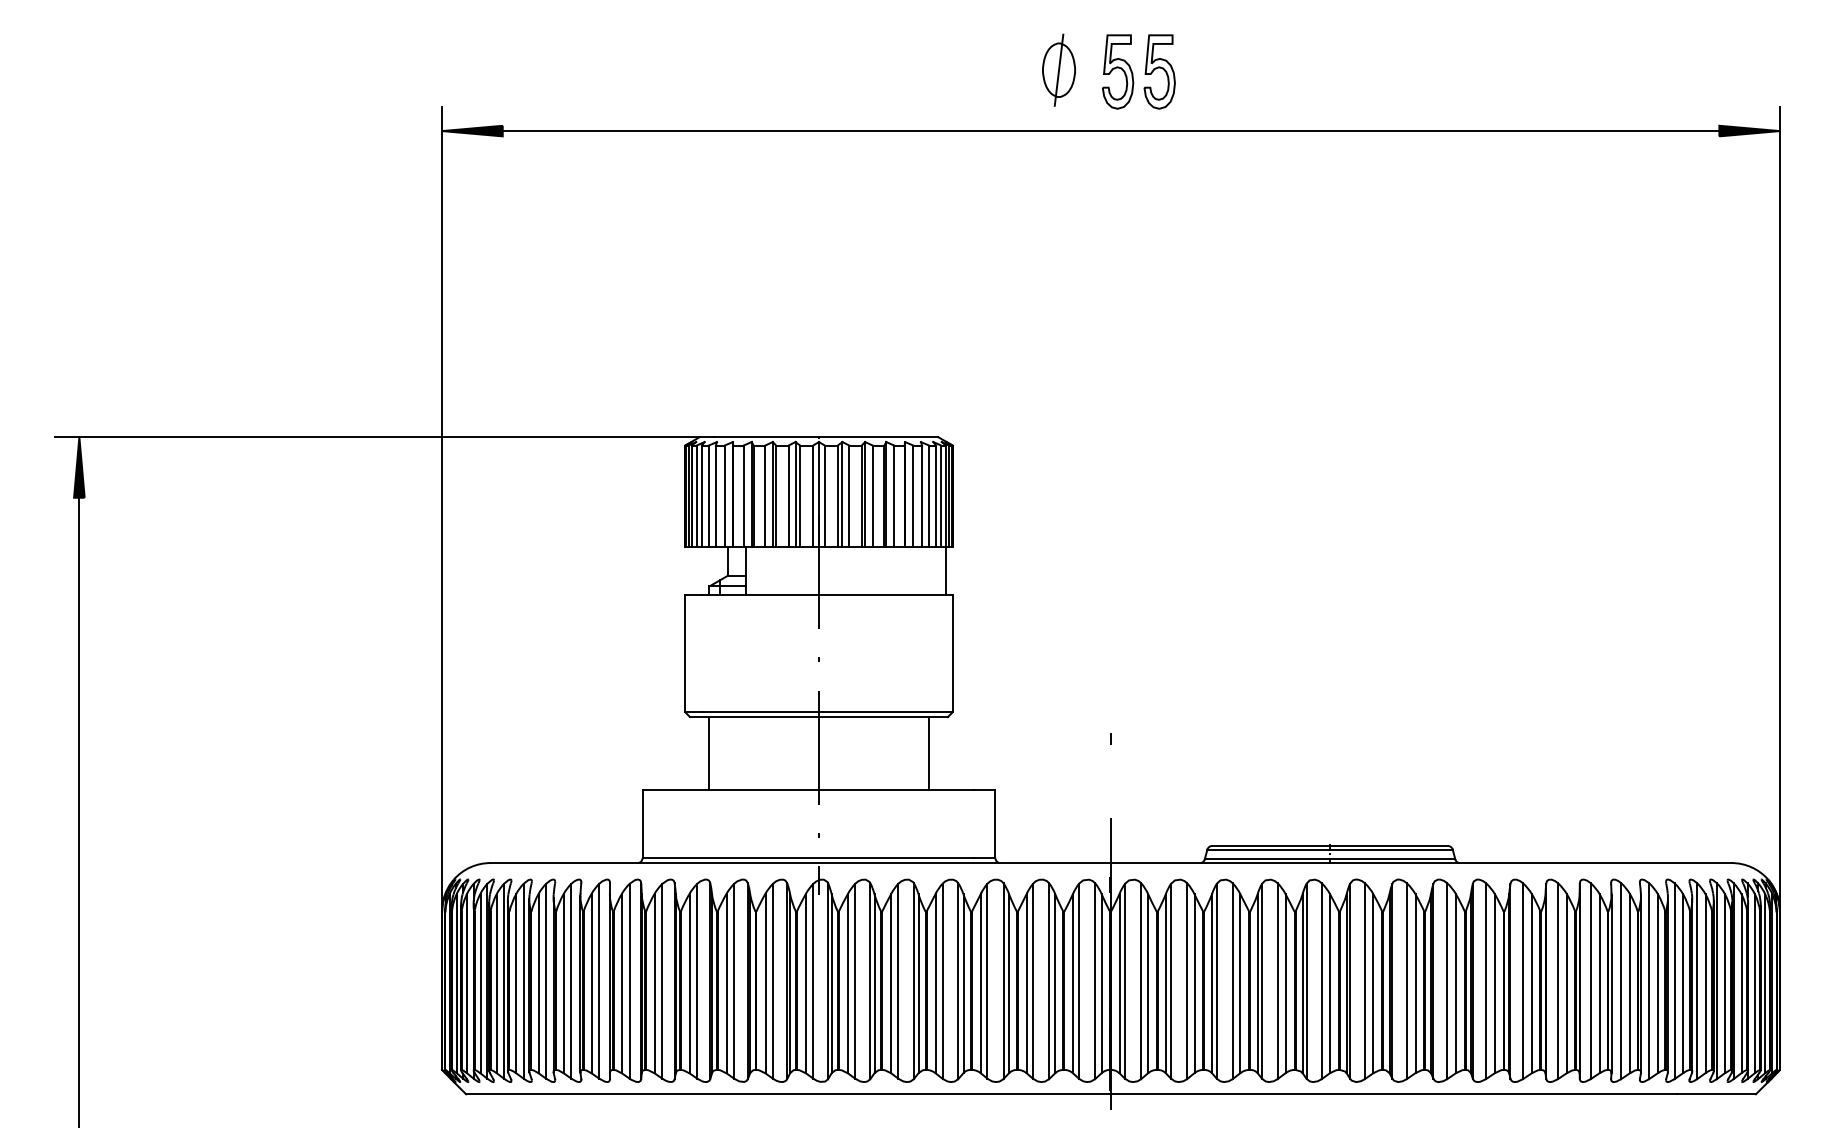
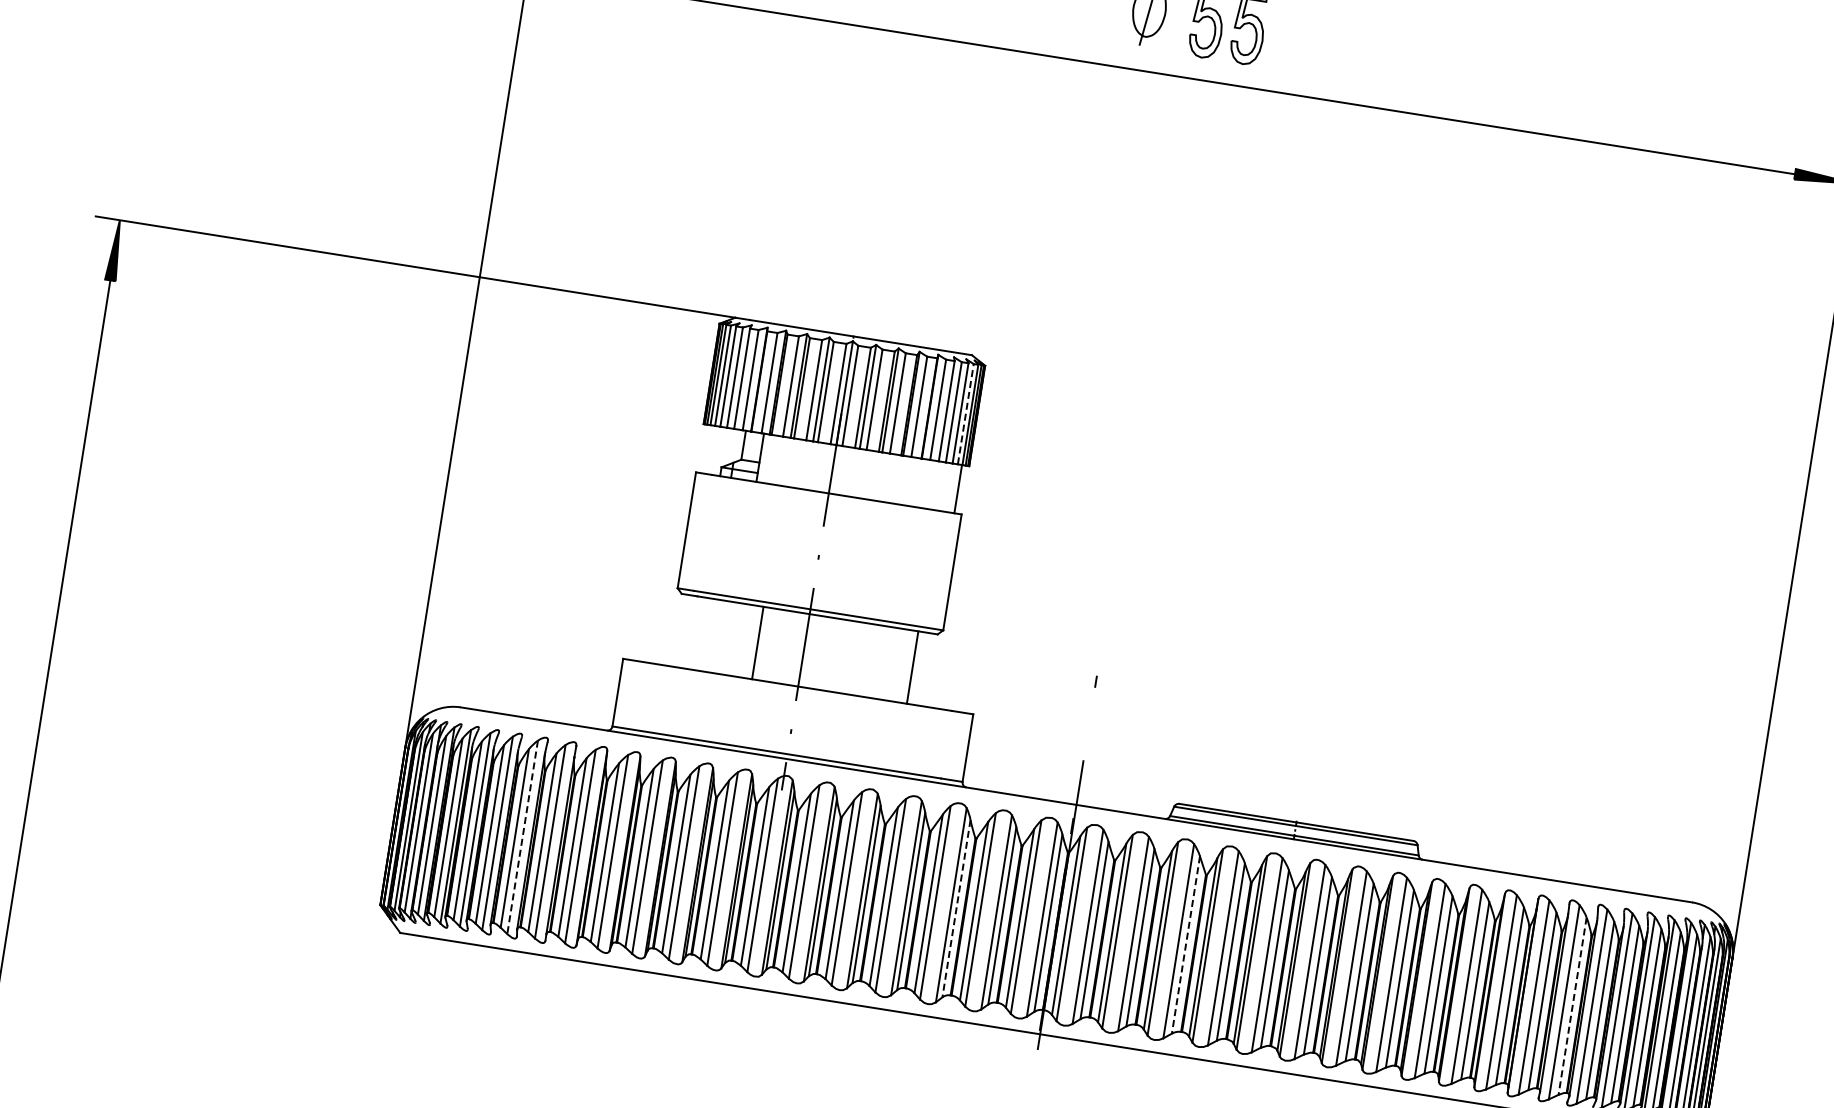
line: (941, 496) -> (965, 414), solid -> dashed
line: (709, 753) -> (757, 643), moved
line: (571, 981) -> (522, 837), solid -> dashed
line: (1009, 984) -> (956, 909), solid -> dashed
line: (1240, 984) -> (1185, 945), solid -> dashed
line: (1630, 984) -> (1572, 1007), solid -> dashed

